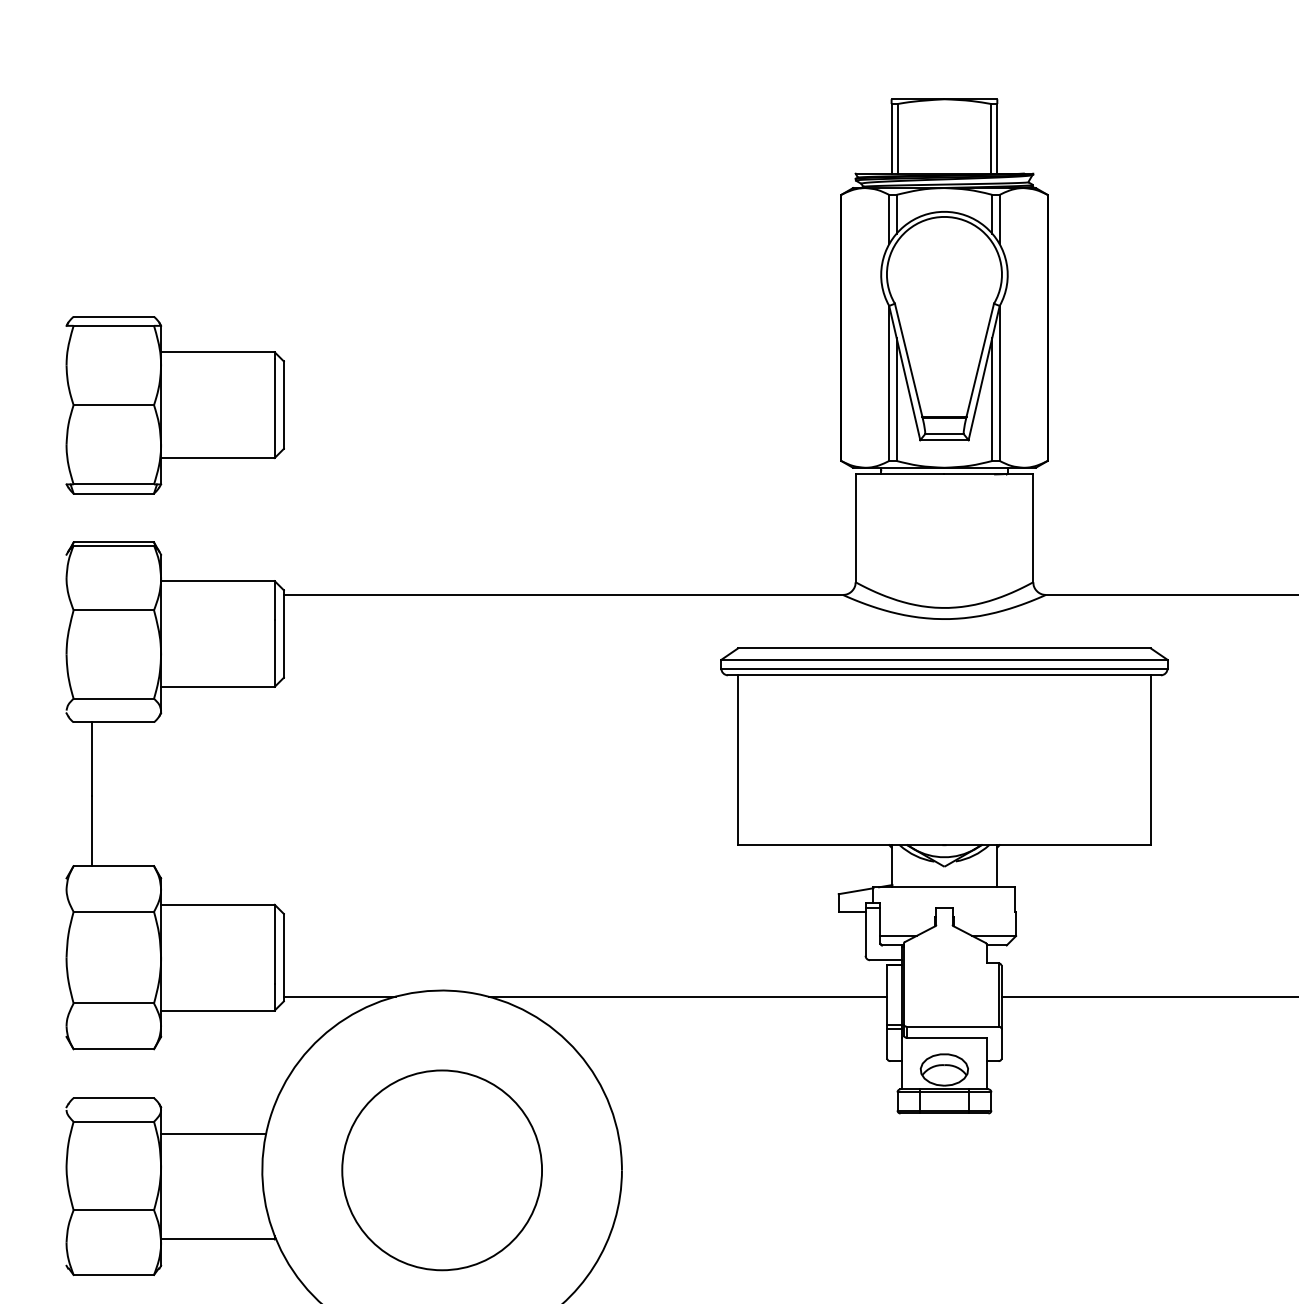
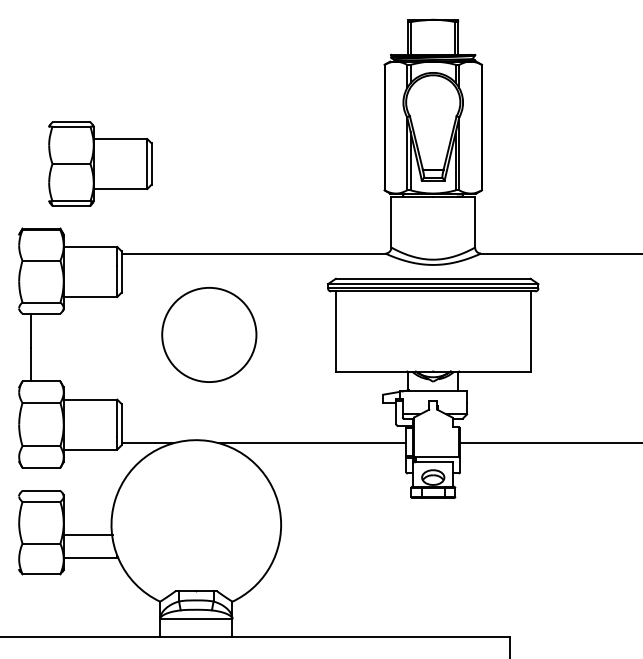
part: (175, 404) -> (100, 163), moved
line: (213, 1133) -> (88, 534), moved
circle: (442, 1169) -> (209, 334), moved

